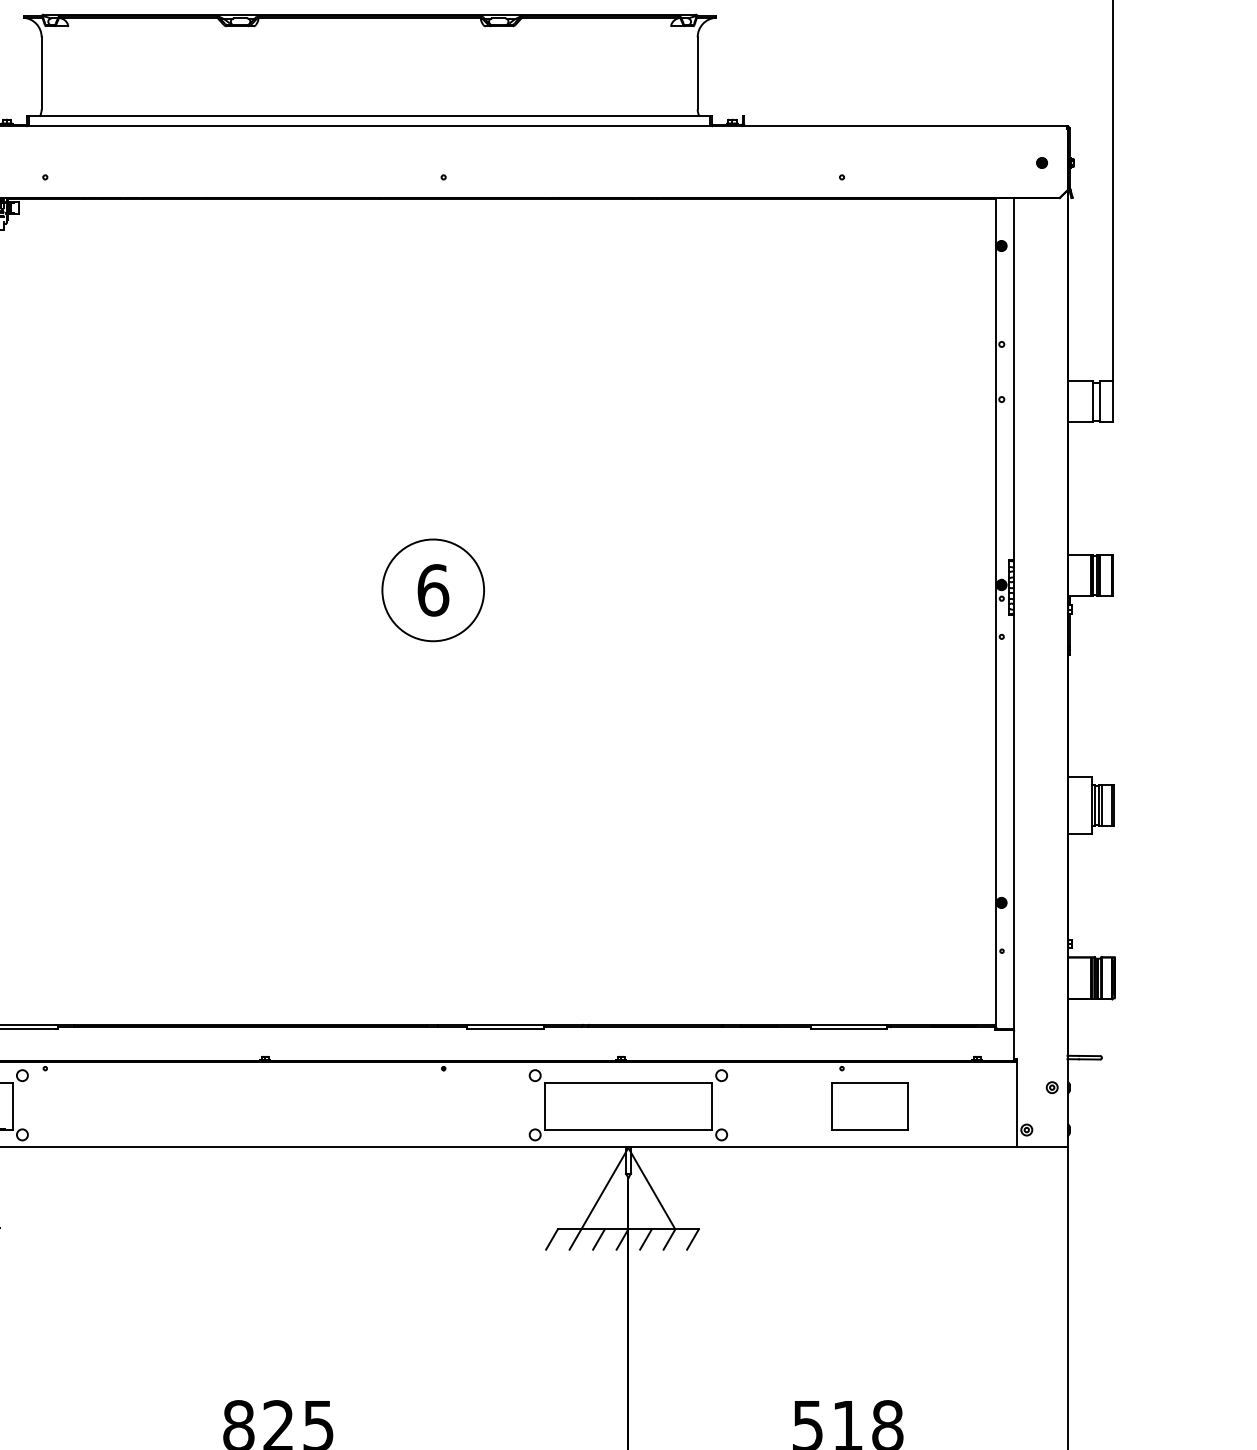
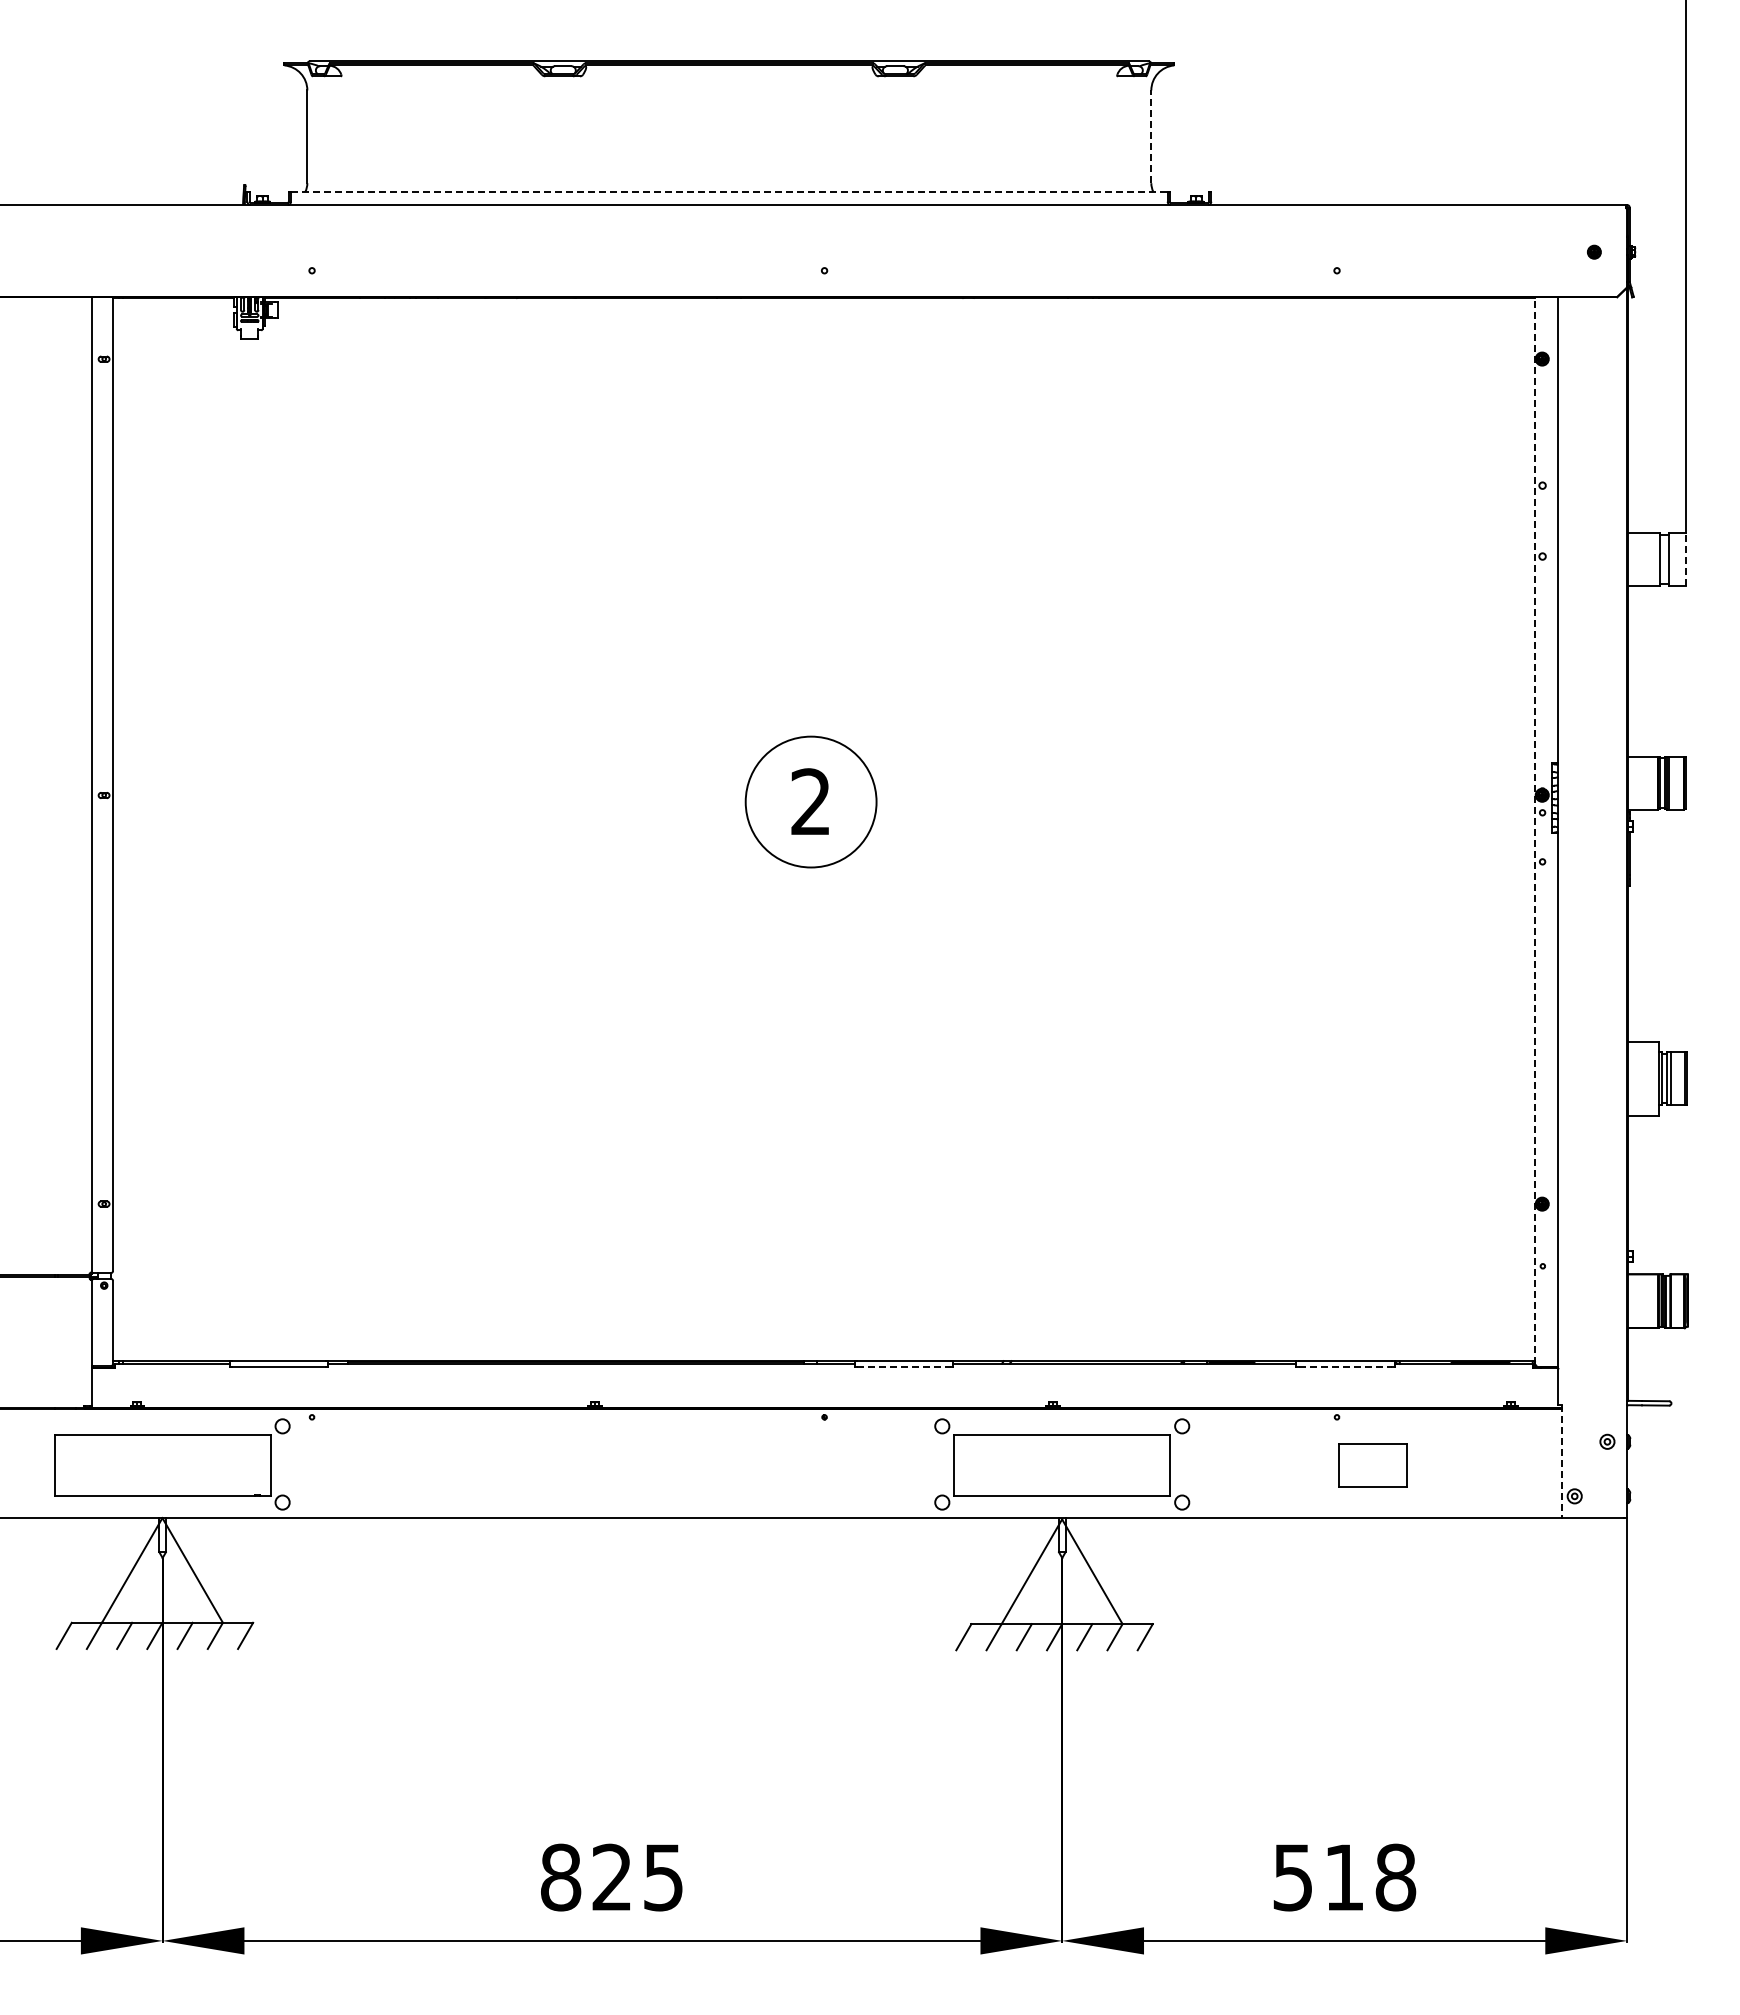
line: (697, 73) -> (1151, 136), solid -> dashed
line: (369, 115) -> (729, 191), solid -> dashed
line: (1112, 401) -> (1685, 559), solid -> dashed
text: (433, 589) -> (811, 801), 6 -> 2
line: (996, 612) -> (1535, 830), solid -> dashed
line: (505, 1029) -> (903, 1366), solid -> dashed
line: (848, 1029) -> (1345, 1366), solid -> dashed
line: (1016, 1103) -> (1561, 1462), solid -> dashed
part: (869, 1106) -> (1372, 1465), size x0.7

